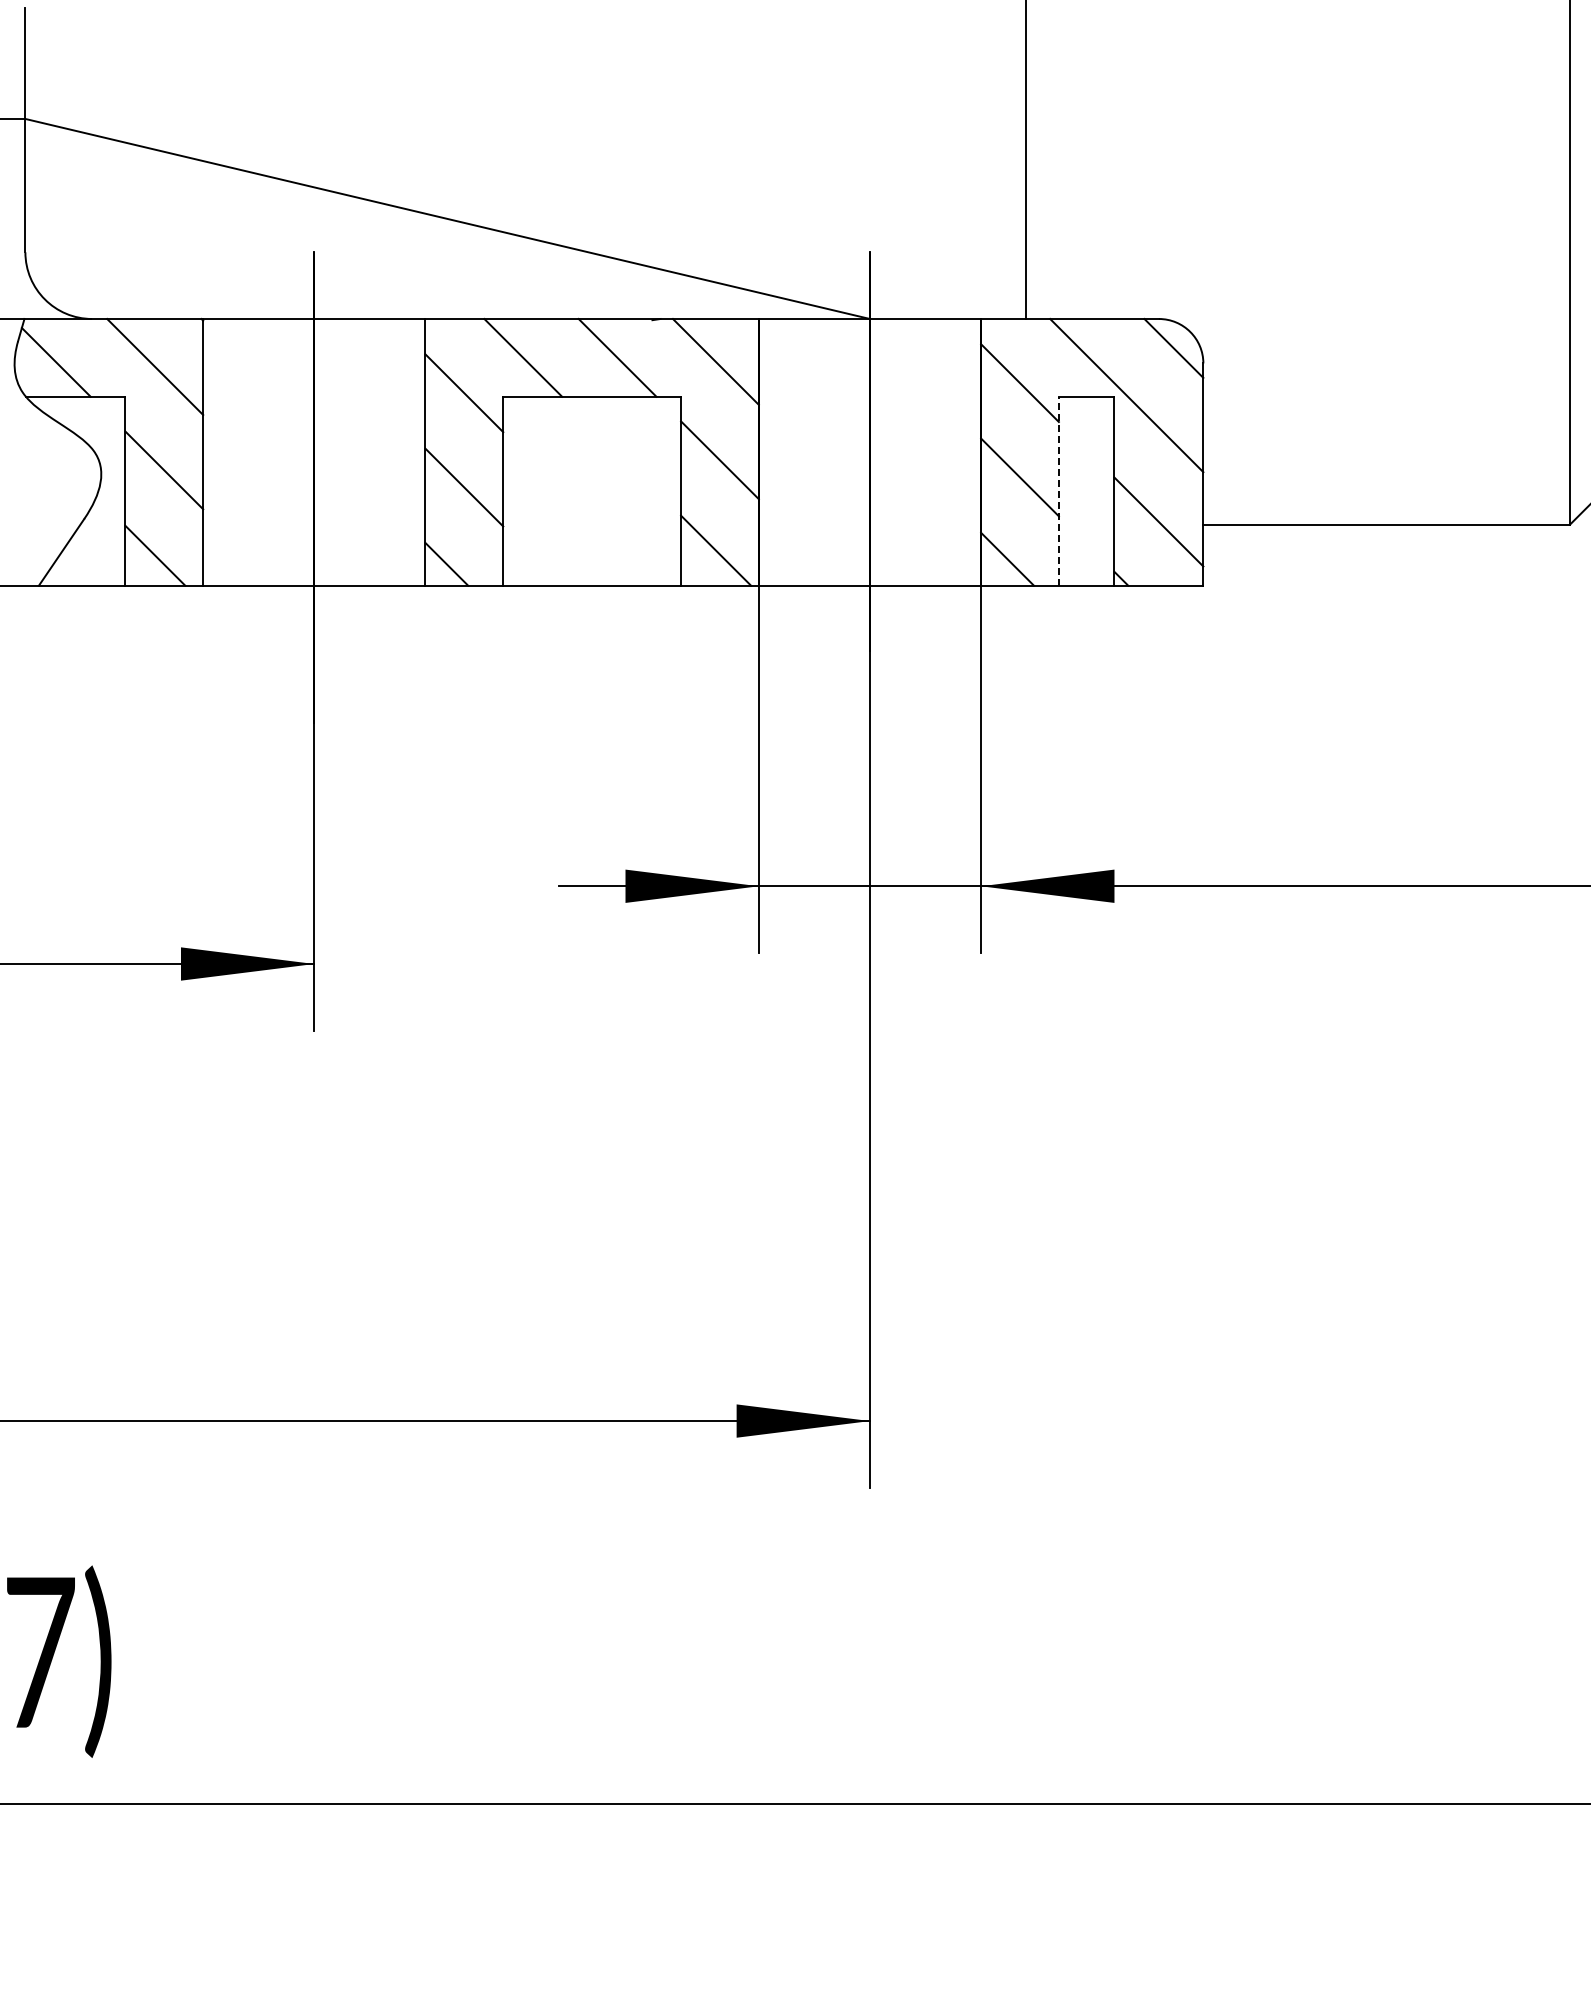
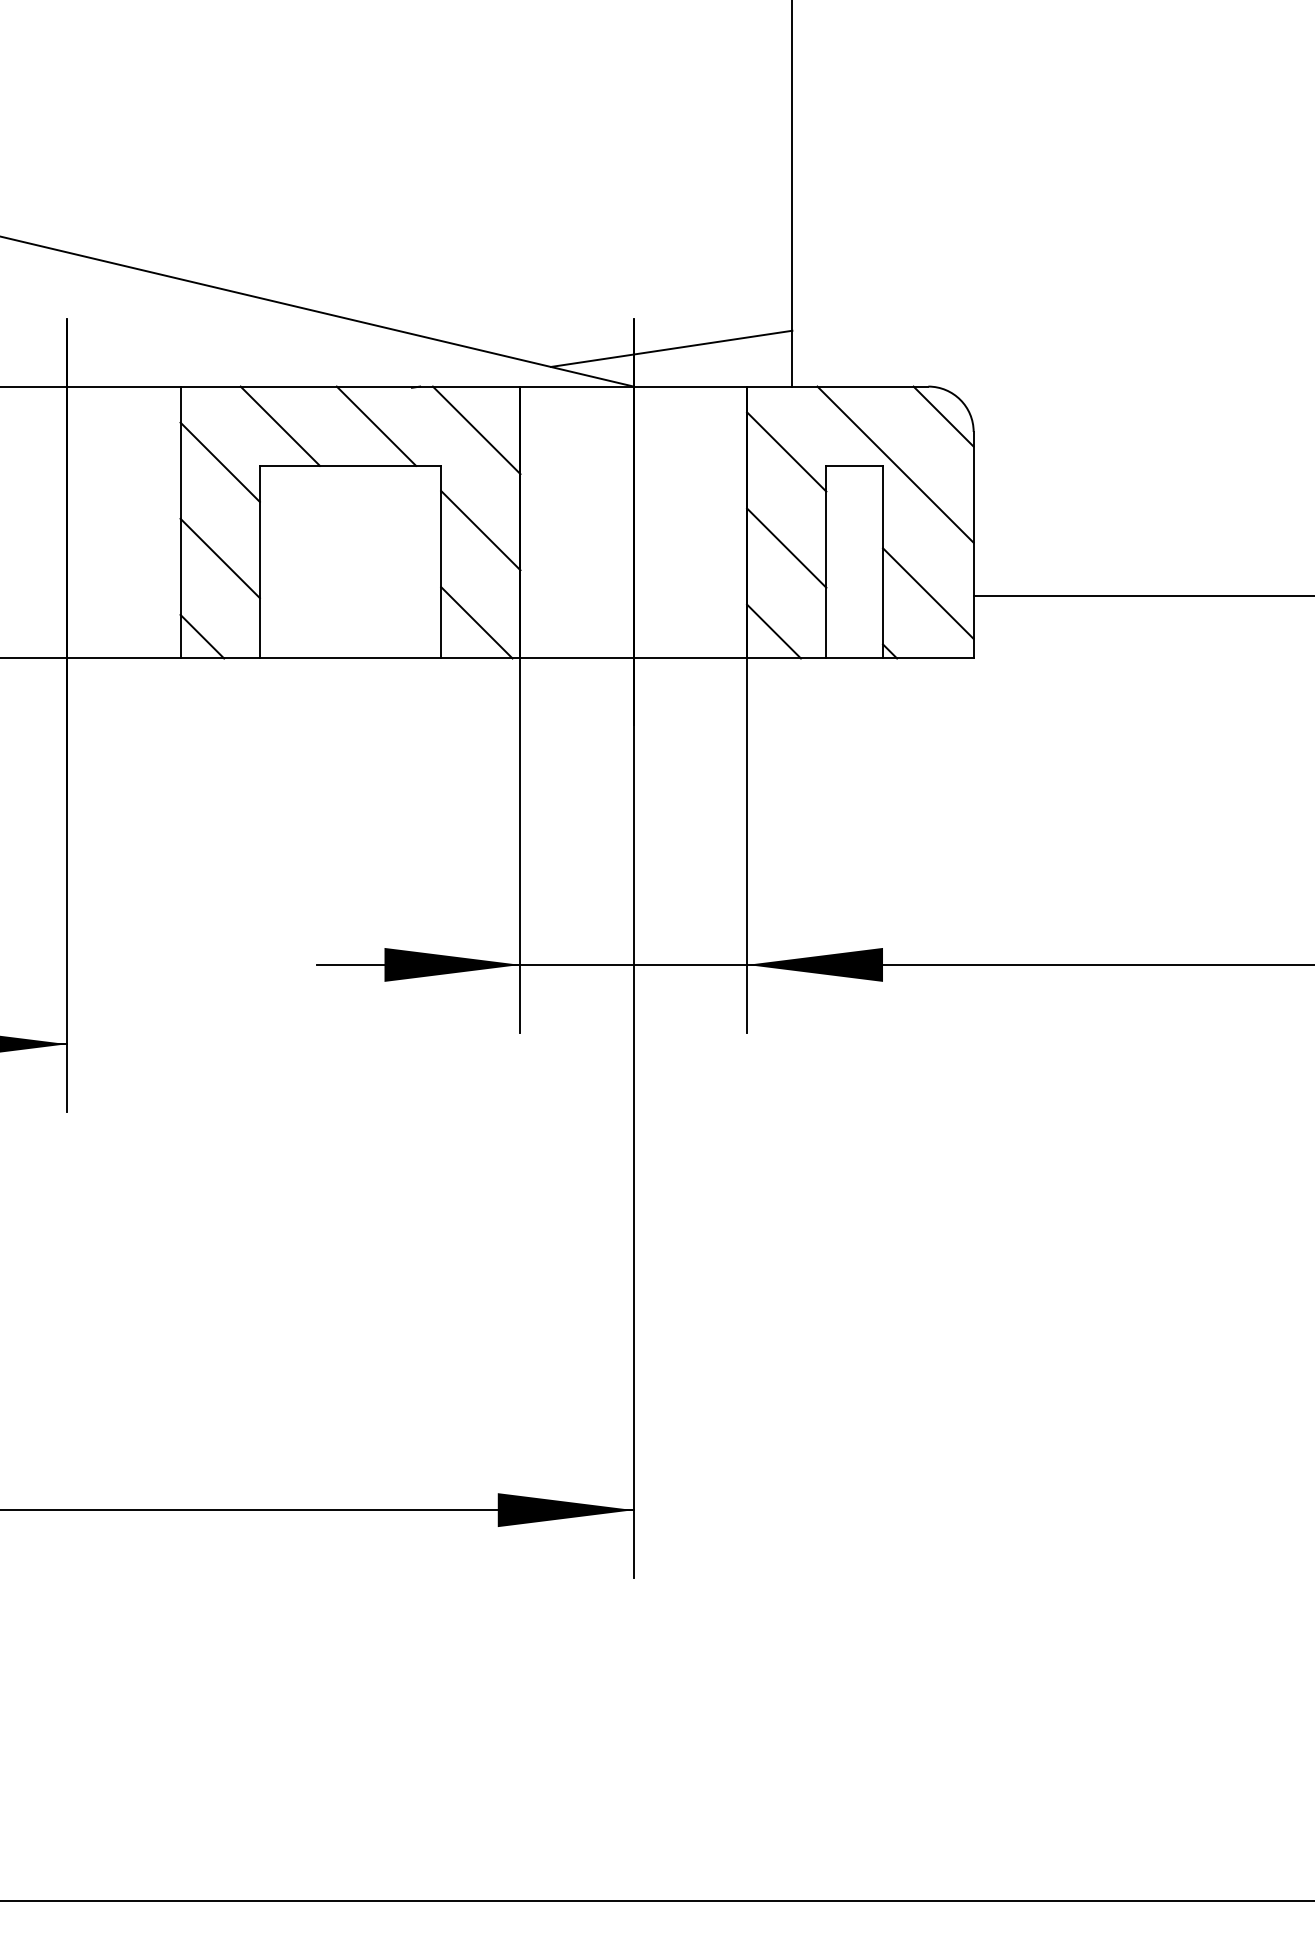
line: (906, 281) -> (670, 348), added
line: (1058, 490) -> (825, 561), dashed -> solid

